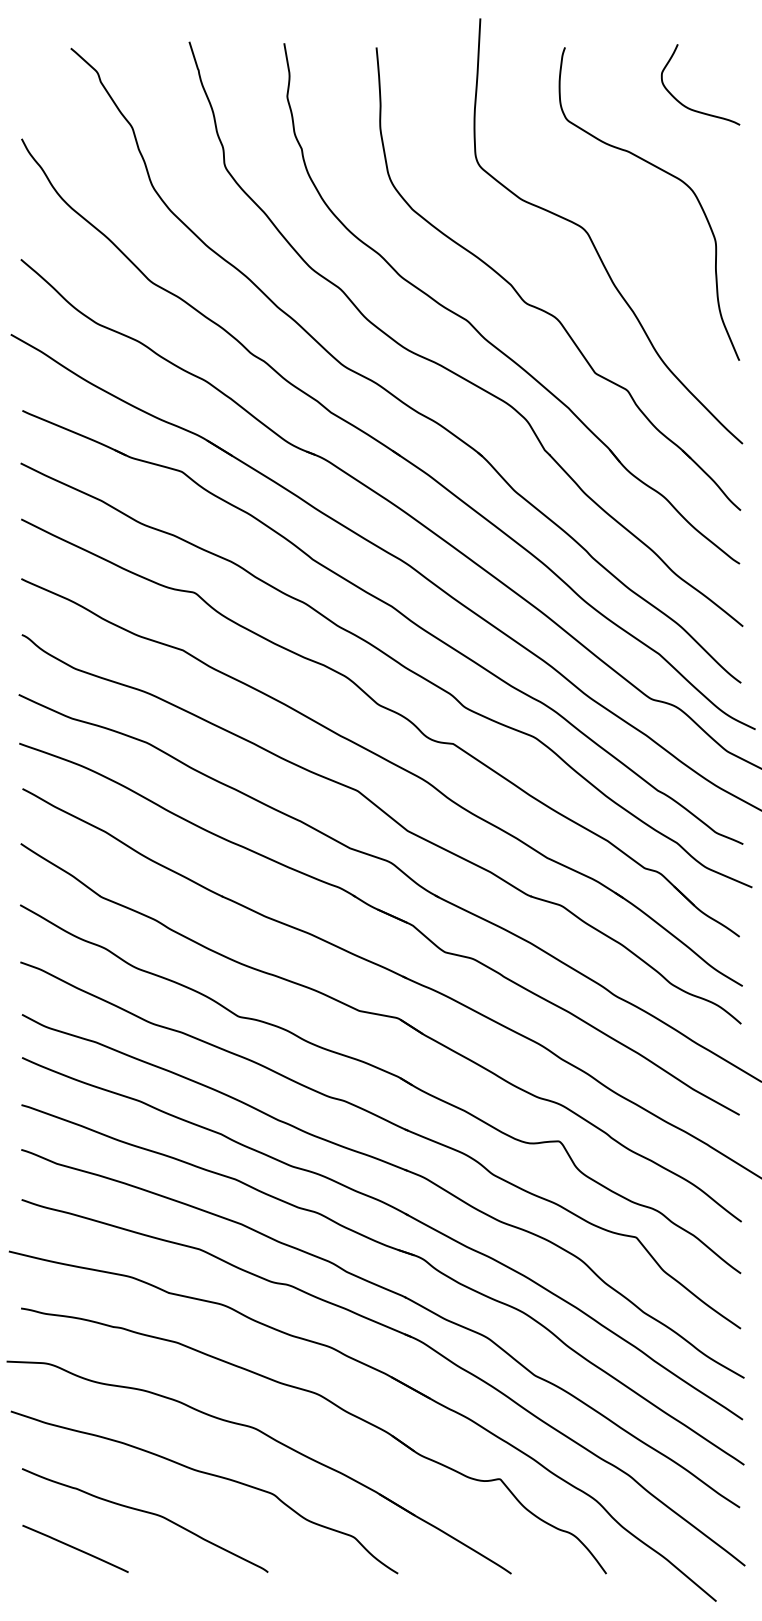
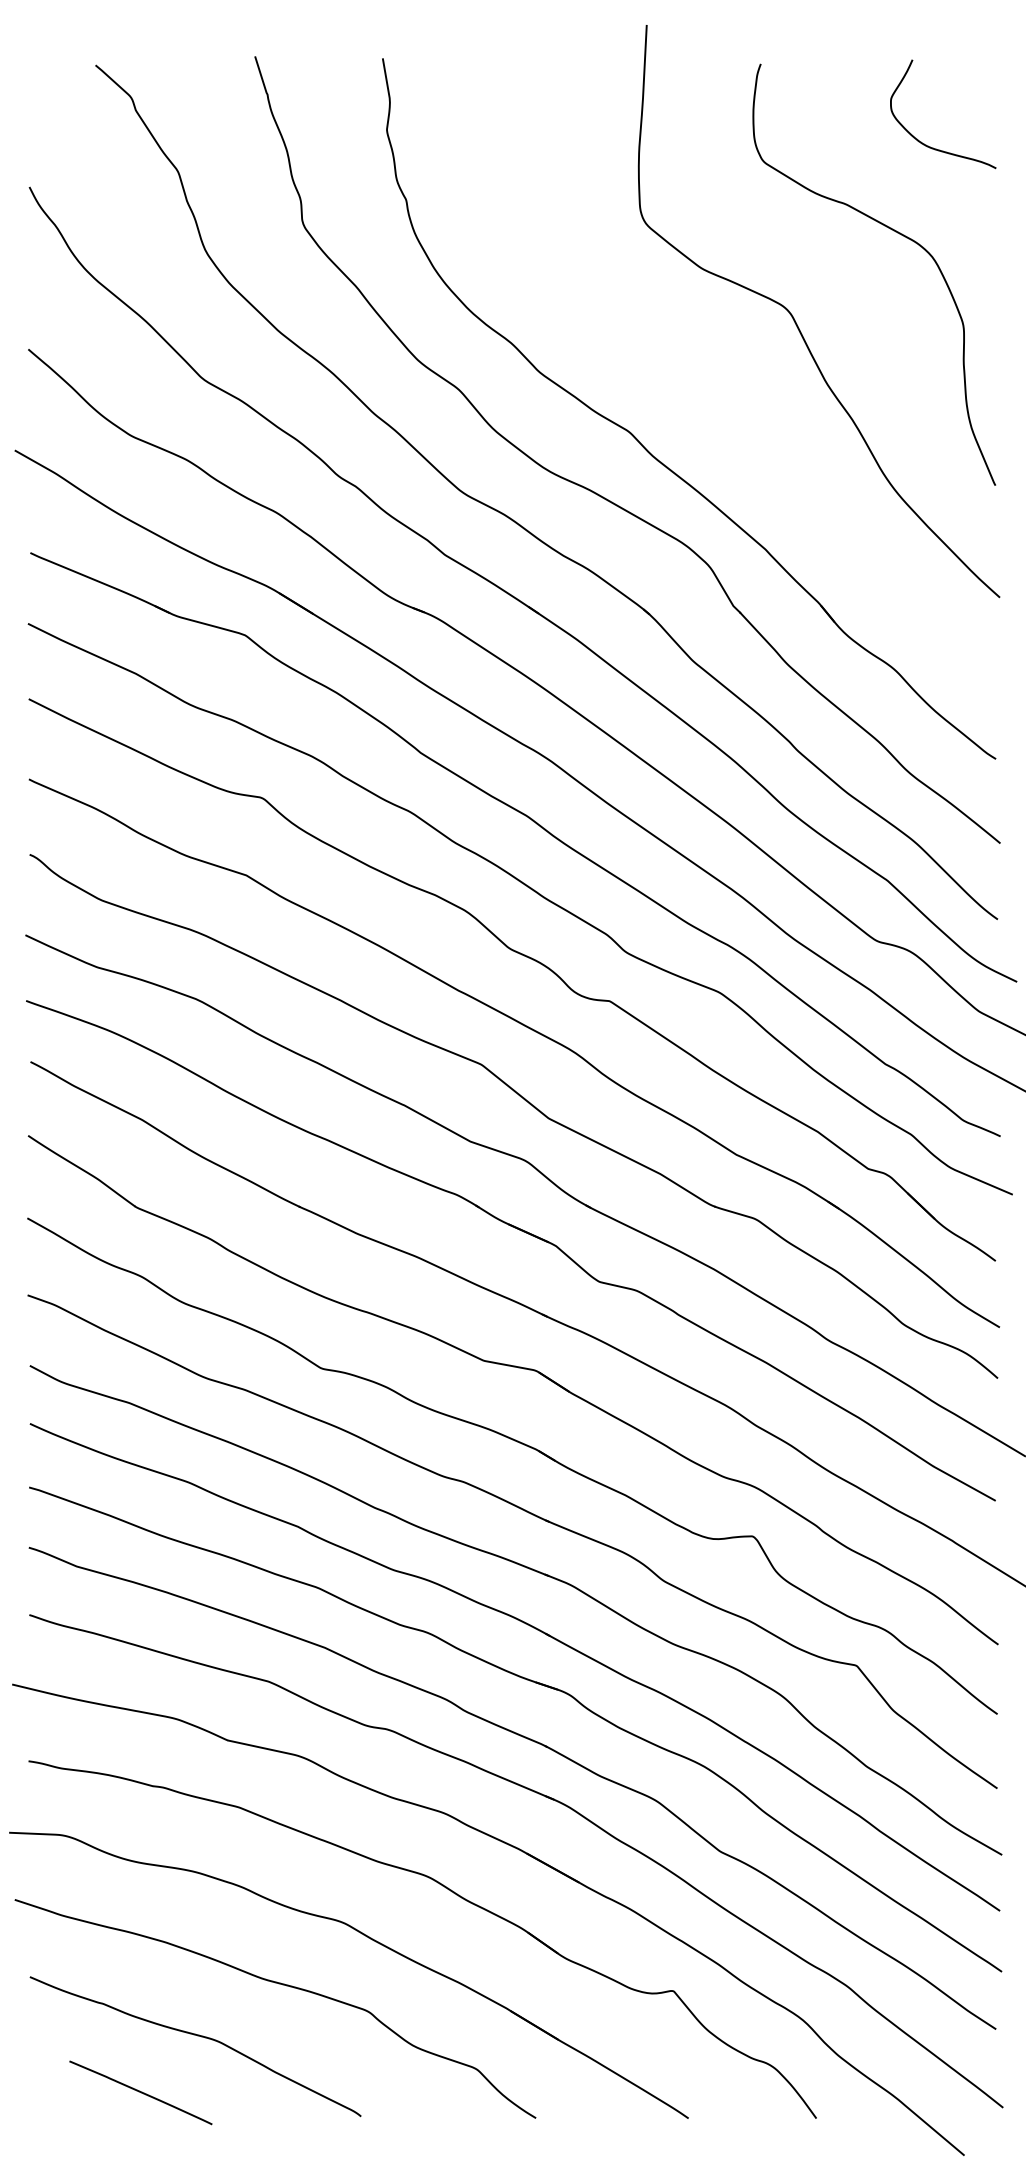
part: (544, 310) -> (732, 417), removed
line: (75, 1548) -> (140, 2092), moved

